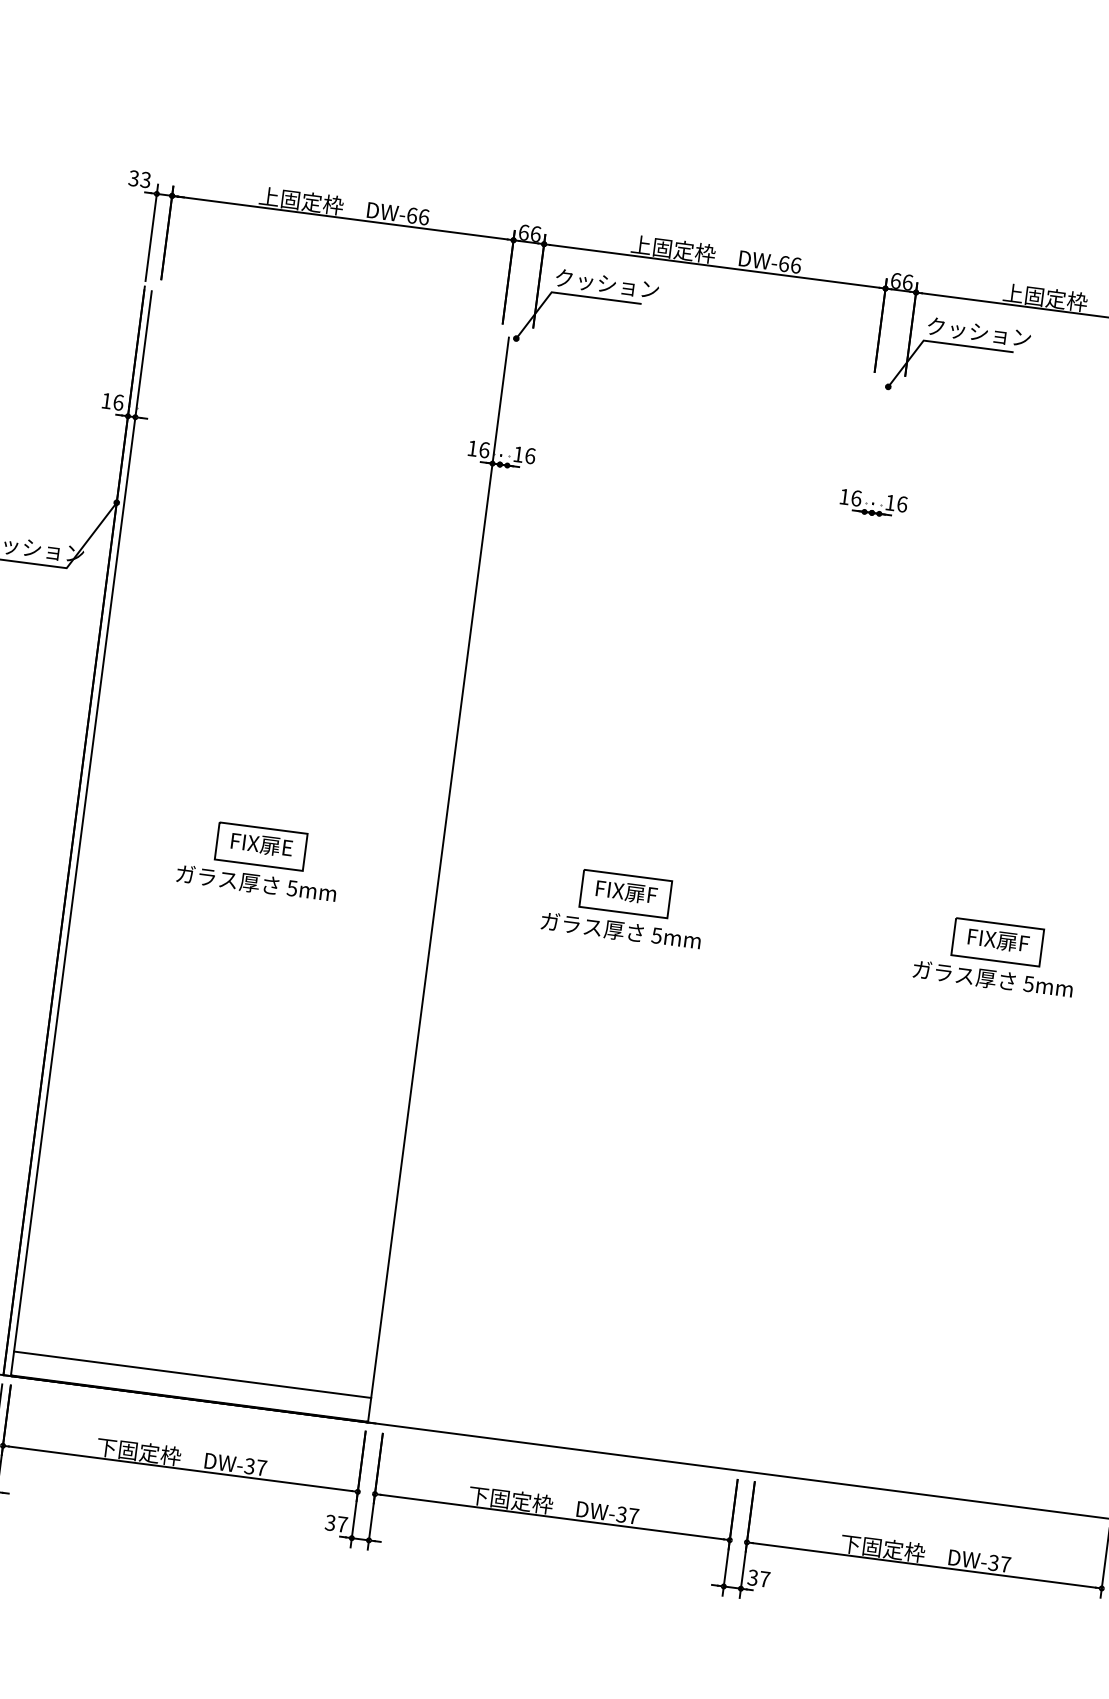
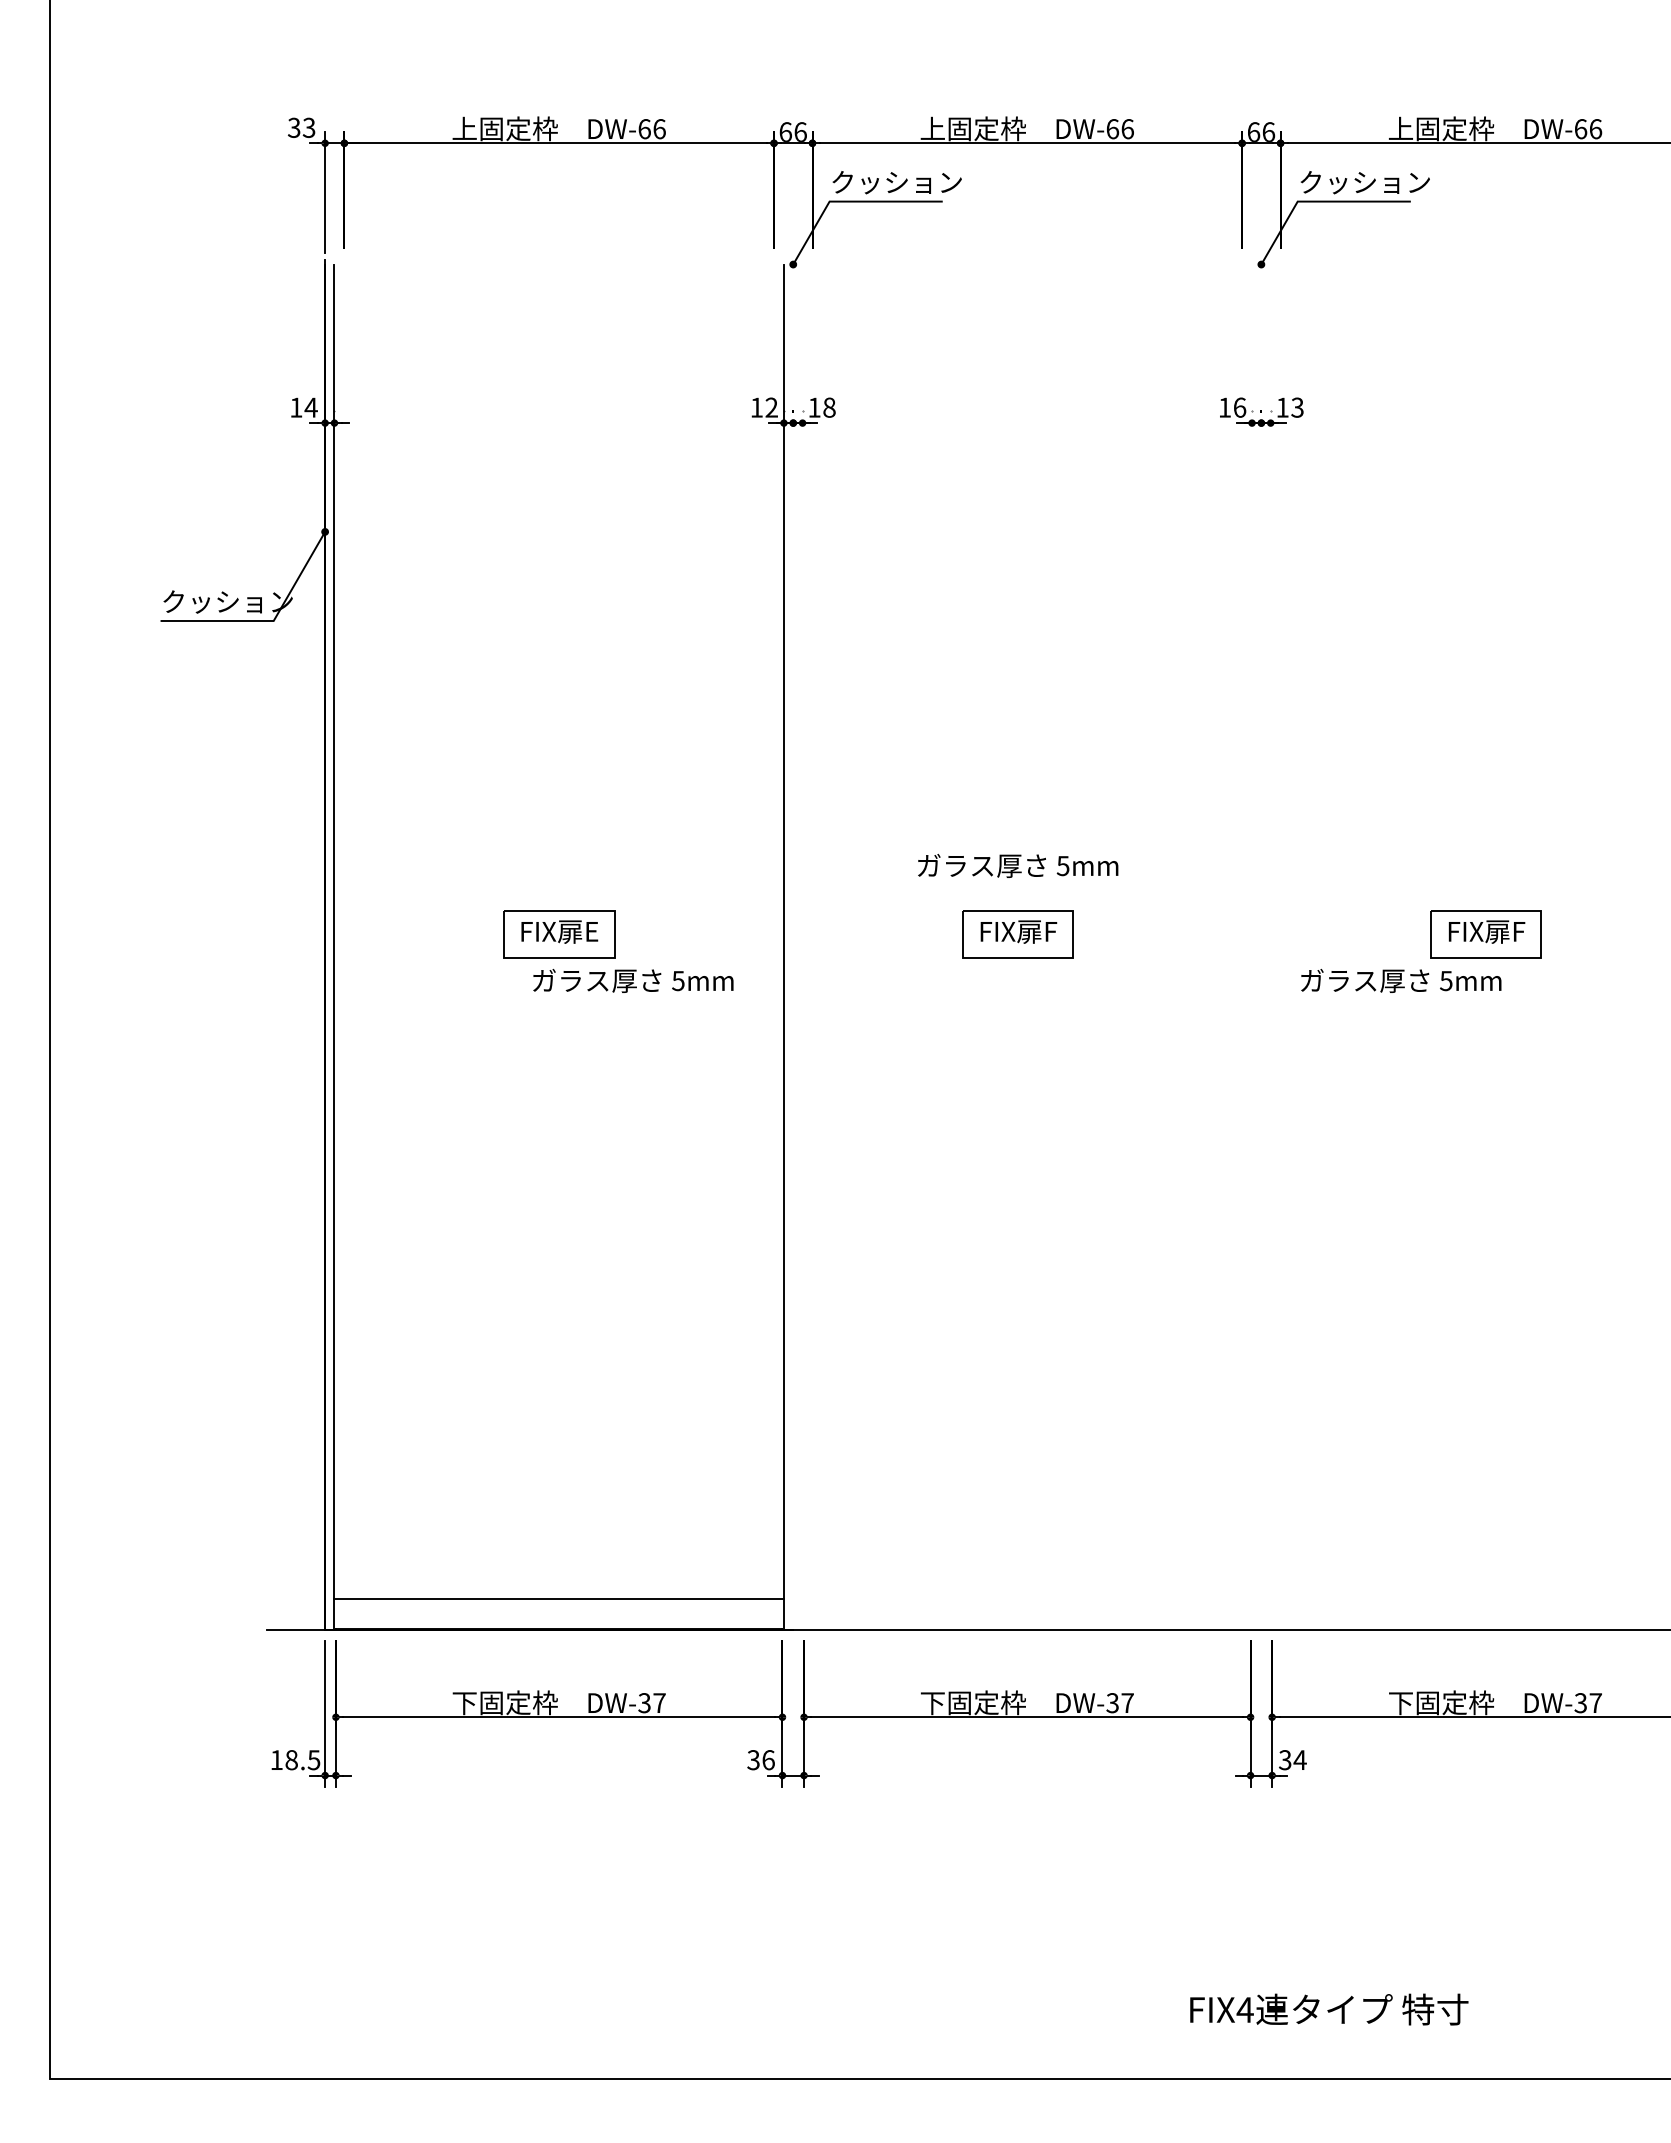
text: (117, 402) -> (310, 407), 16 -> 14
text: (484, 449) -> (771, 407), 16 -> 12
text: (530, 455) -> (829, 407), 16 -> 18
text: (902, 504) -> (1297, 407), 16 -> 13
text: (256, 883) -> (633, 980), moved
text: (621, 930) -> (1018, 865), moved
text: (993, 979) -> (1401, 980), moved
text: (342, 1524) -> (768, 1760), 37 -> 36
text: (764, 1578) -> (1299, 1759), 37 -> 34

